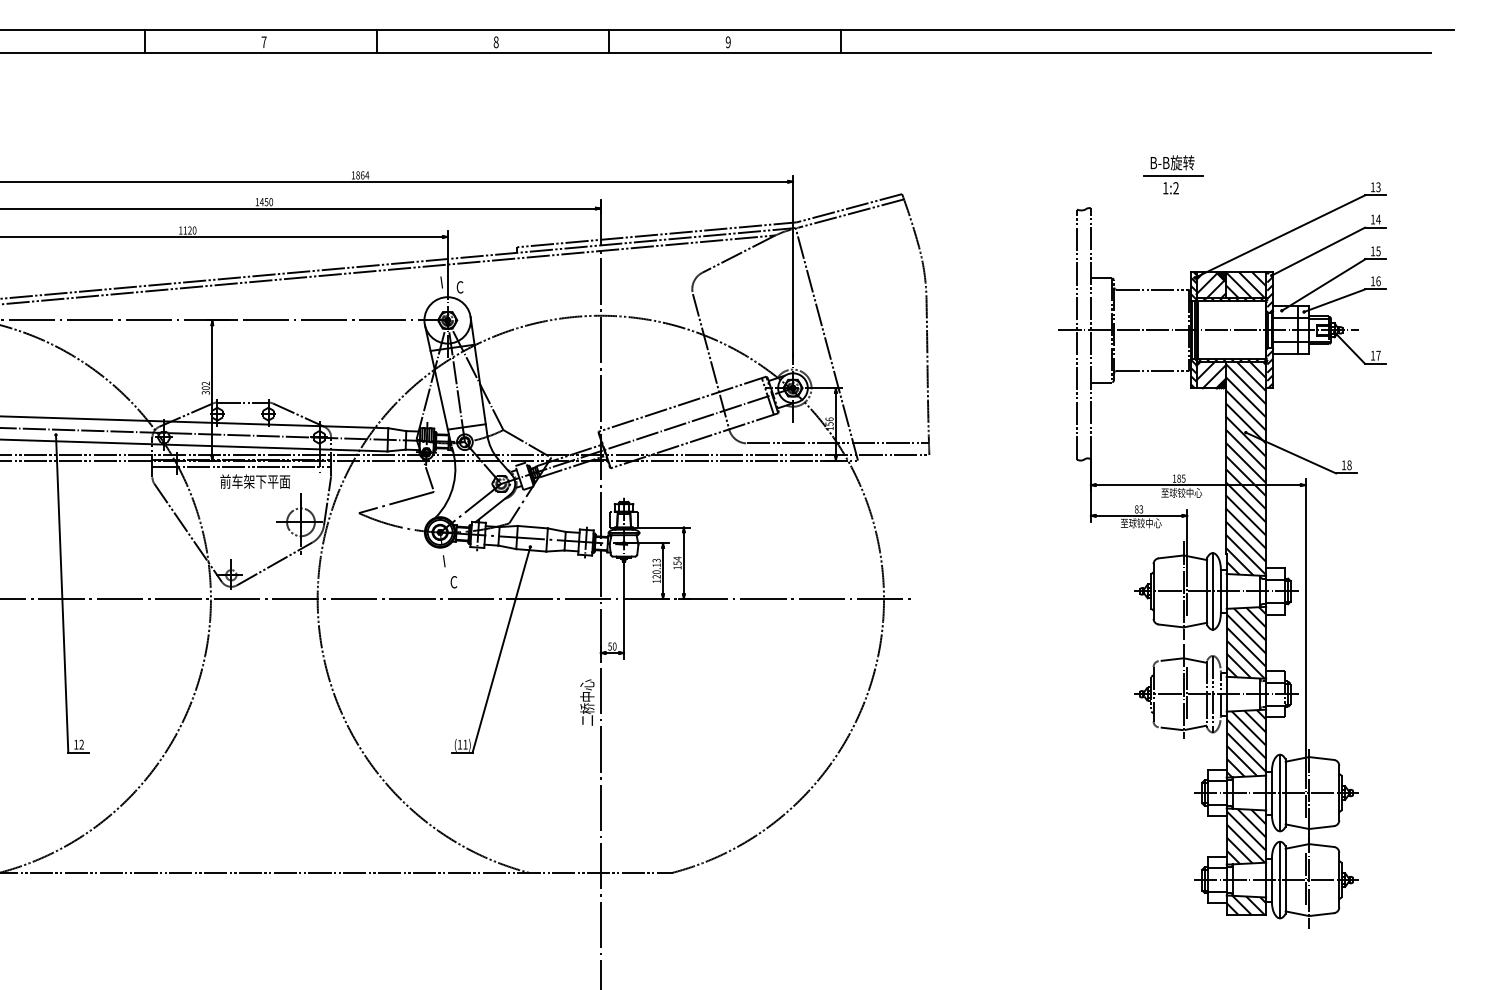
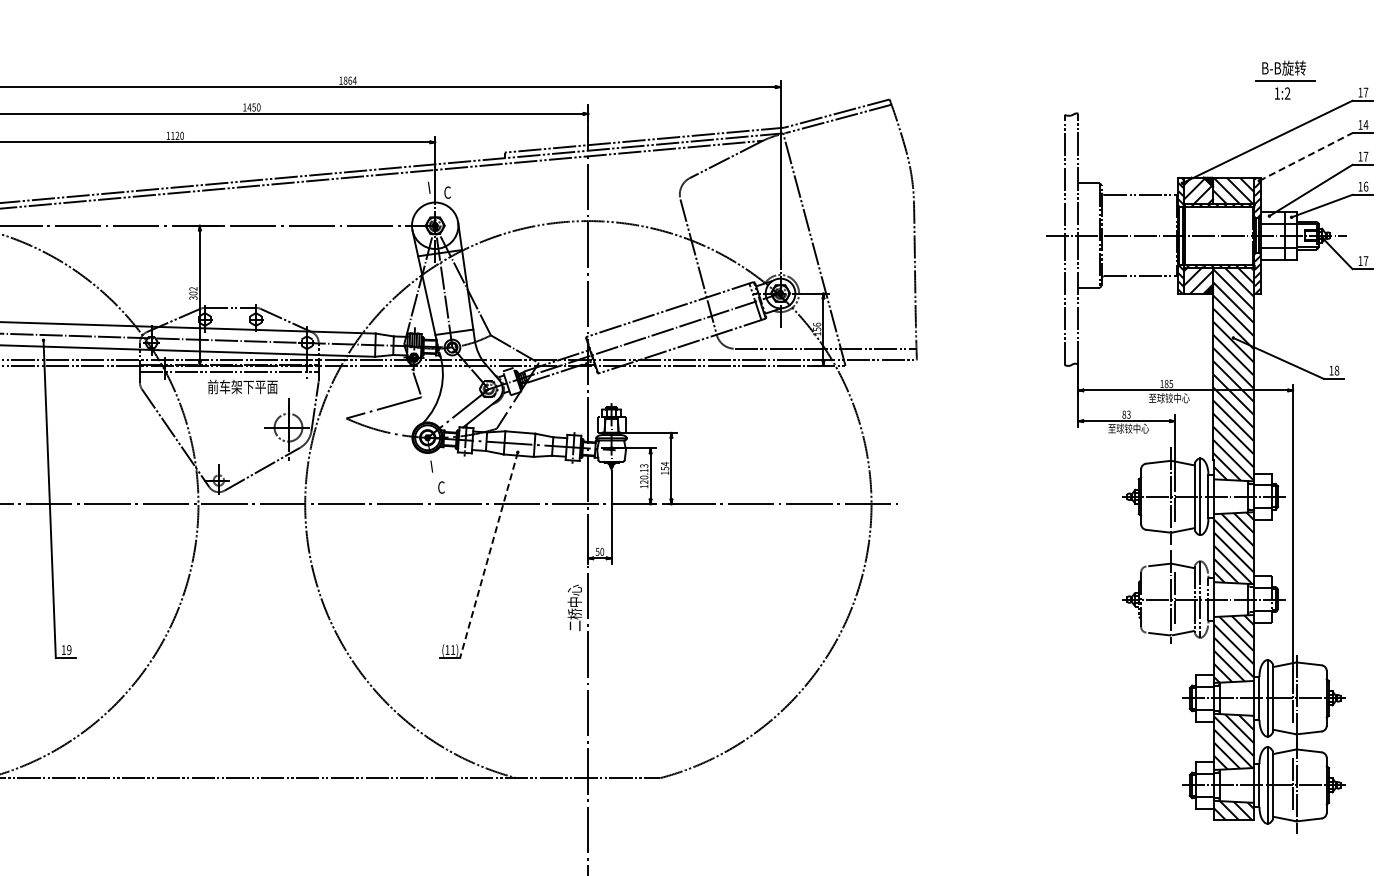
part: (1173, 174) -> (1285, 79), moved
text: (1378, 187) -> (1366, 92), 13 -> 17
line: (1318, 251) -> (1306, 156), solid -> dashed
text: (1378, 251) -> (1366, 156), 15 -> 17
line: (501, 649) -> (489, 554), solid -> dashed
text: (81, 744) -> (69, 649), 12 -> 19

